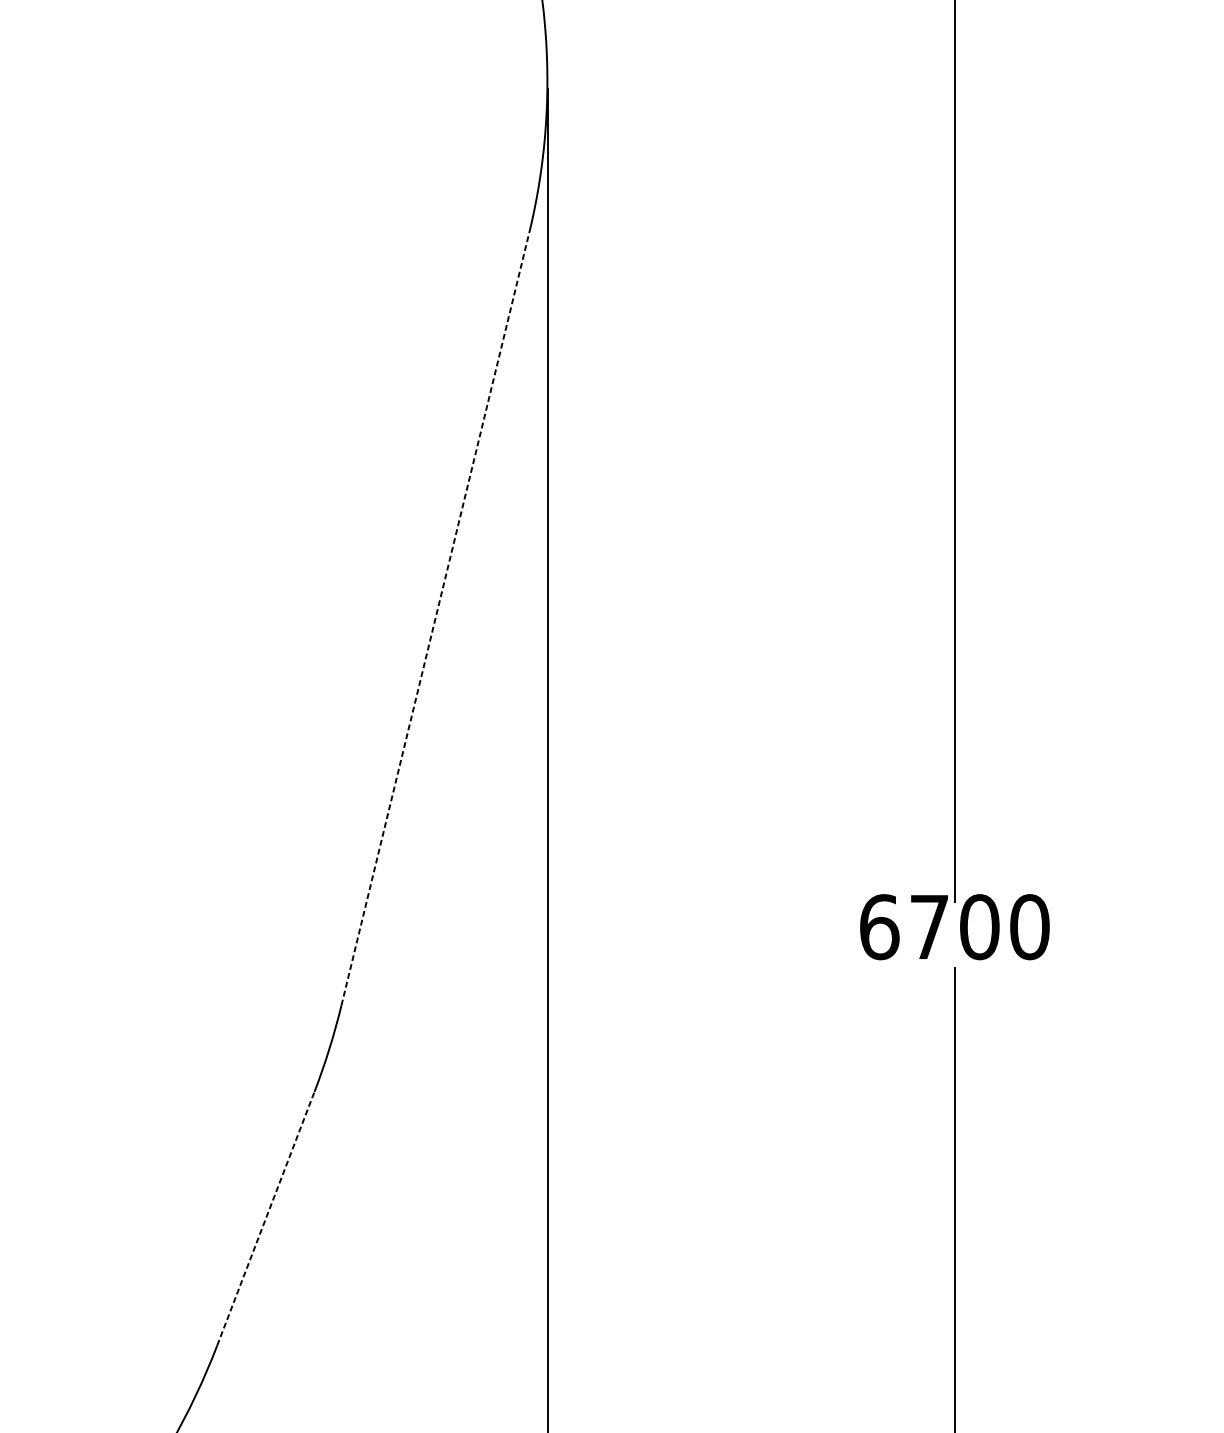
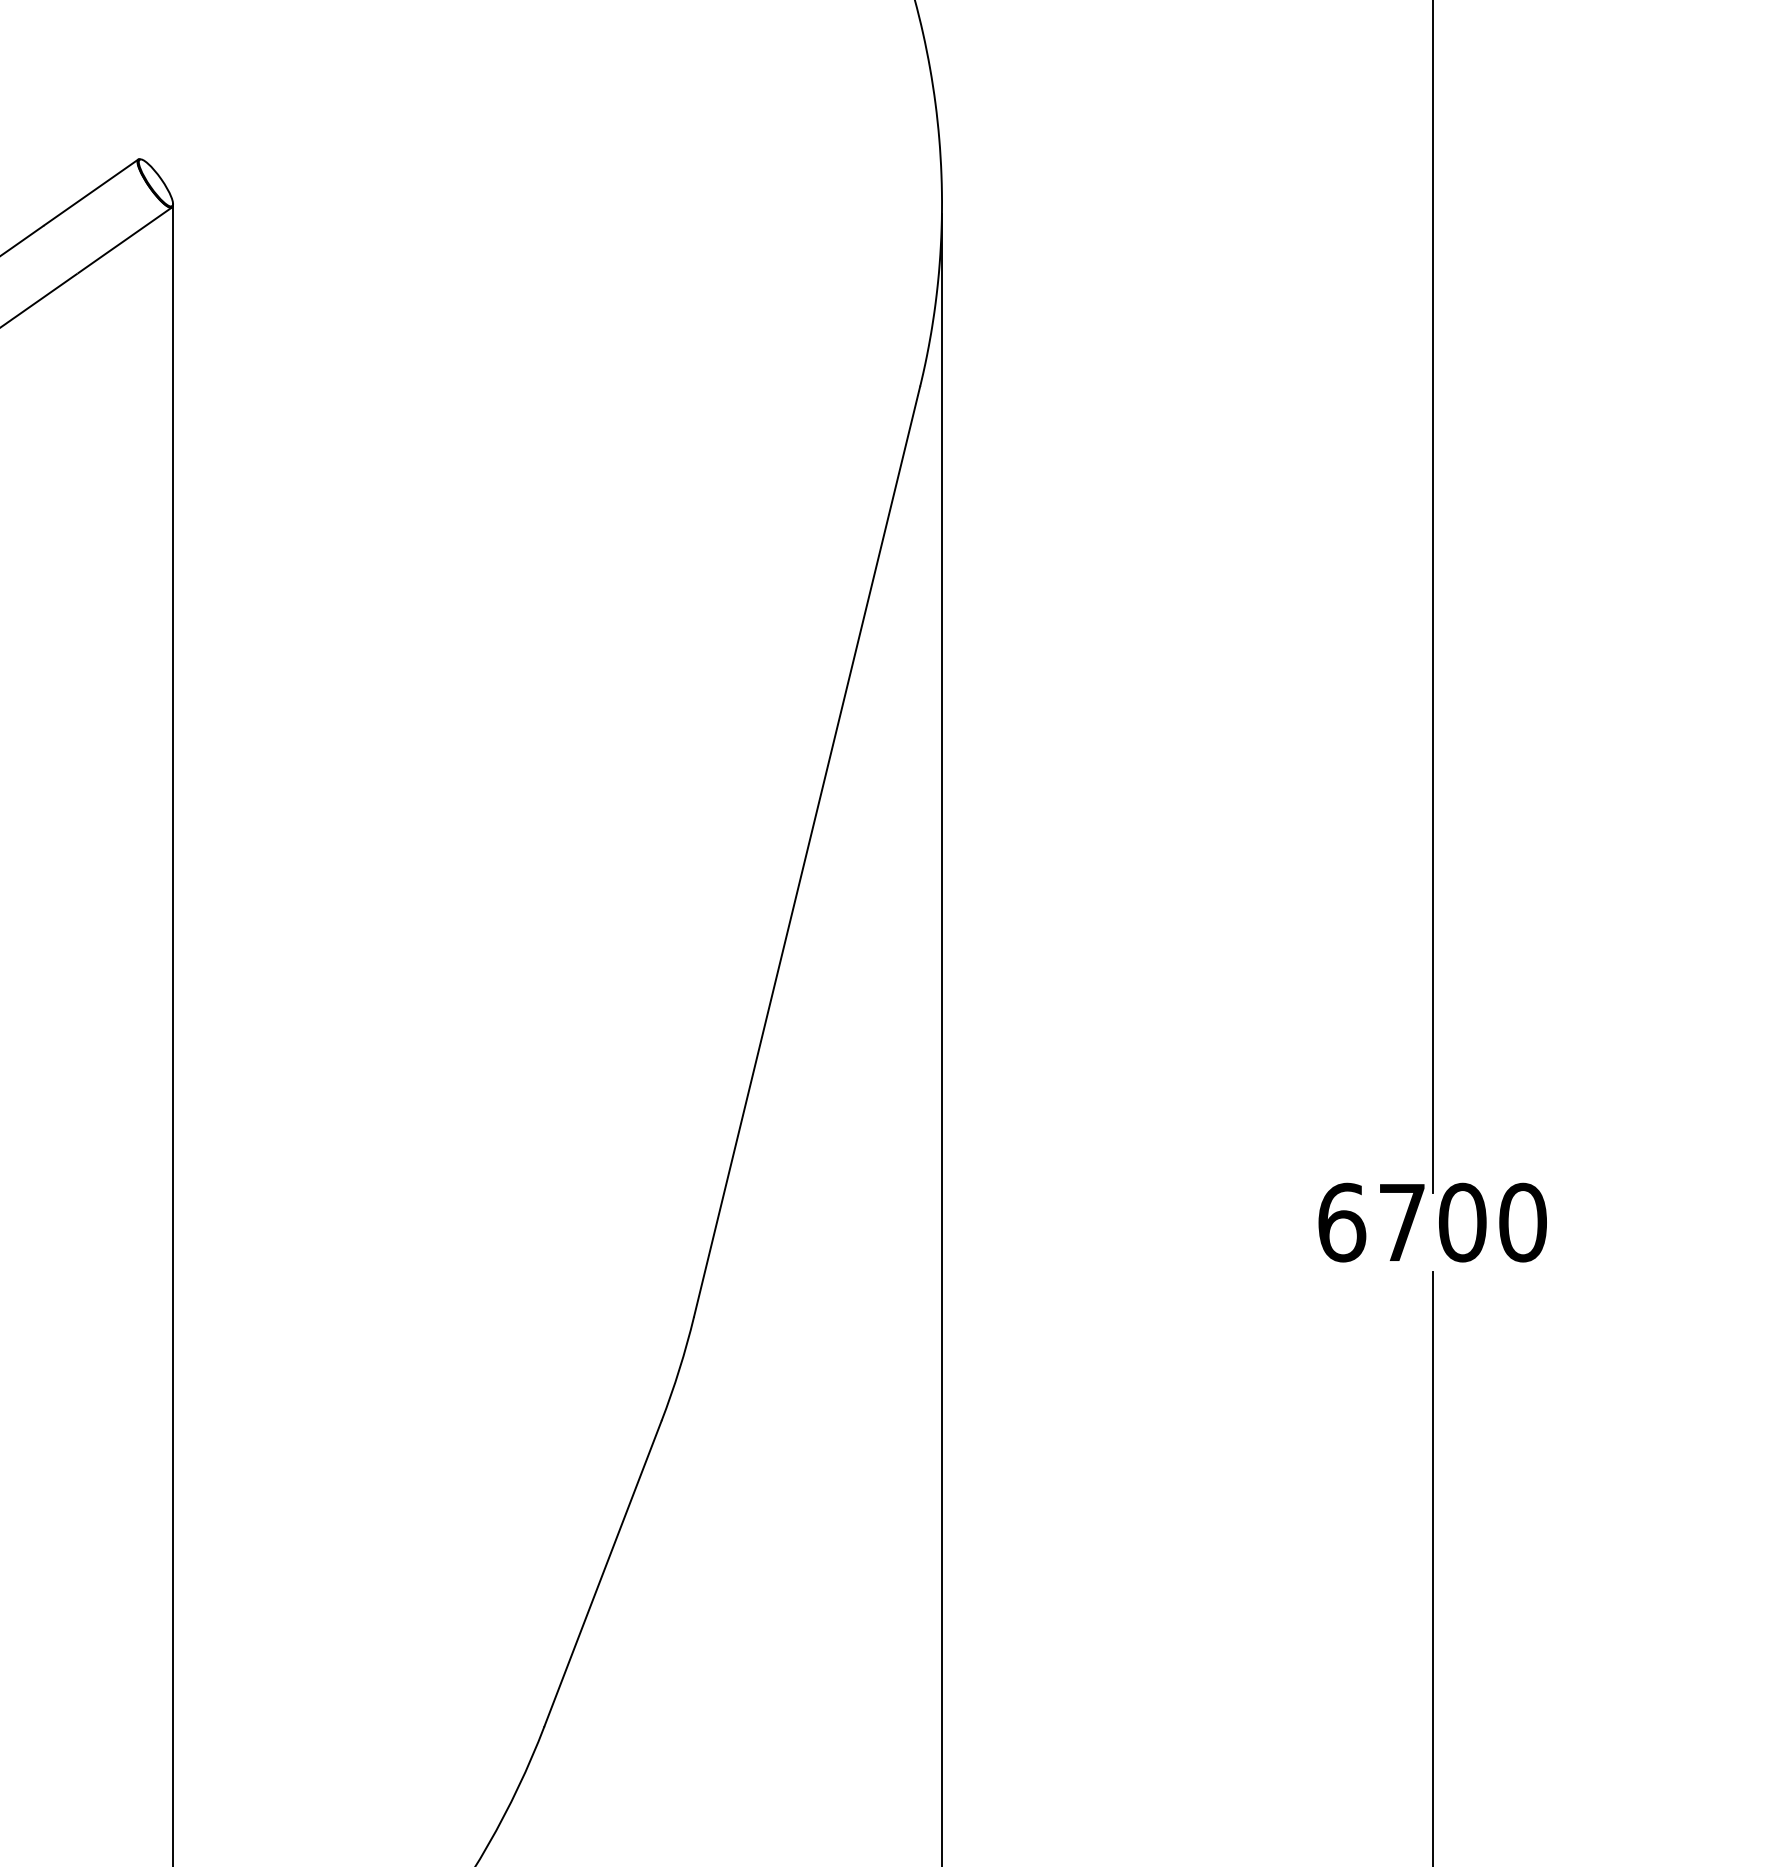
line: (435, 618) -> (807, 851), dashed -> solid
line: (266, 1218) -> (603, 1573), dashed -> solid

